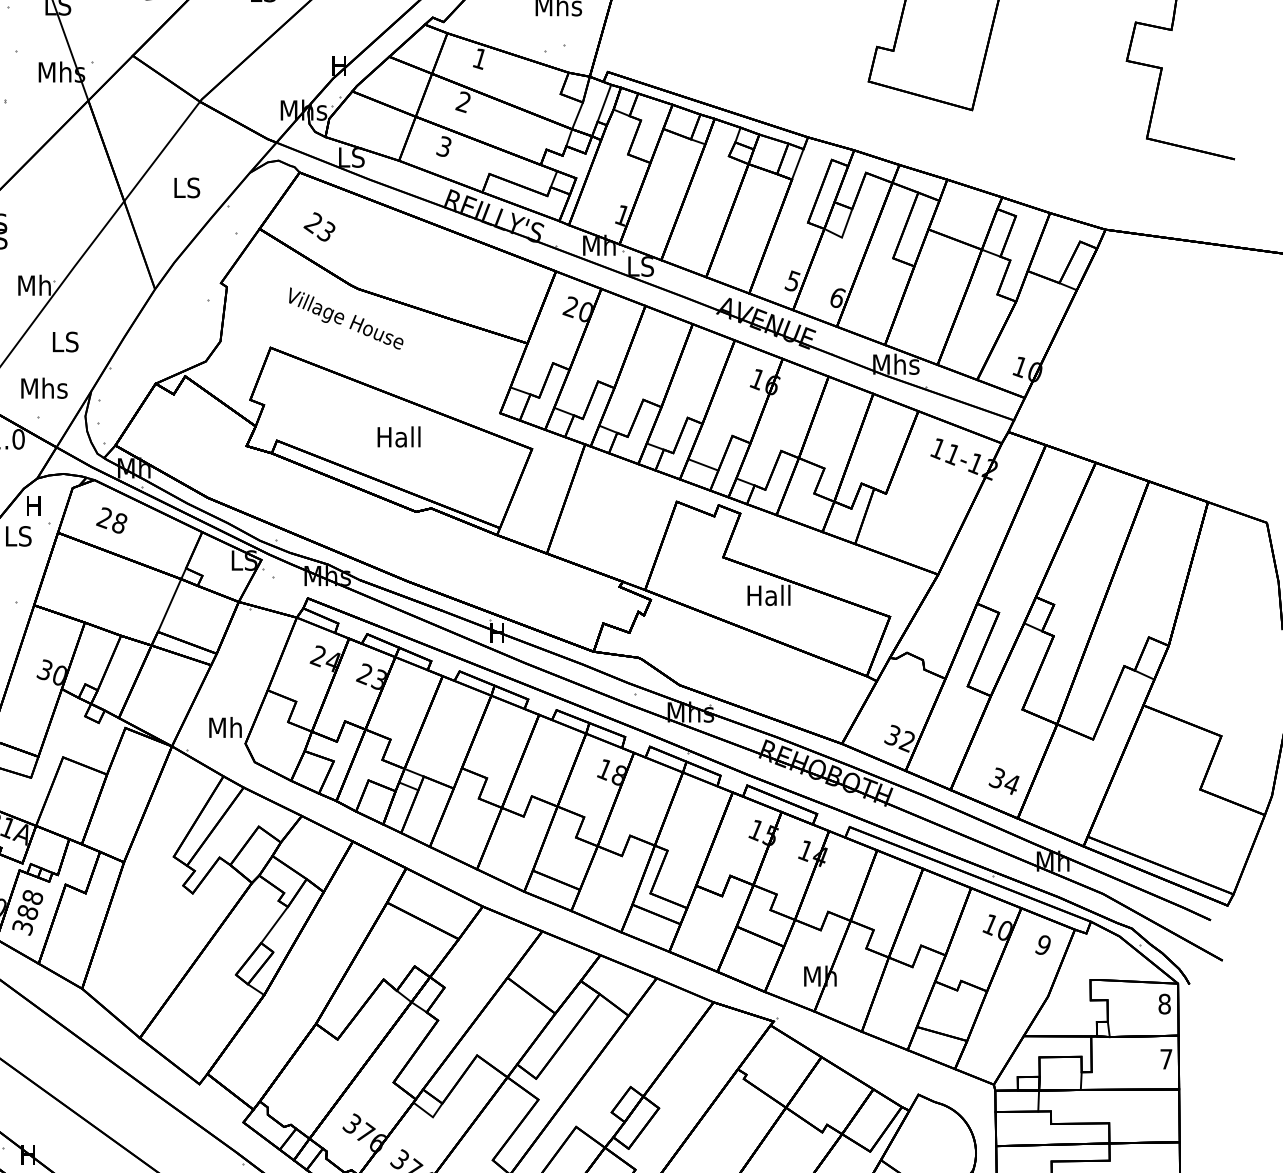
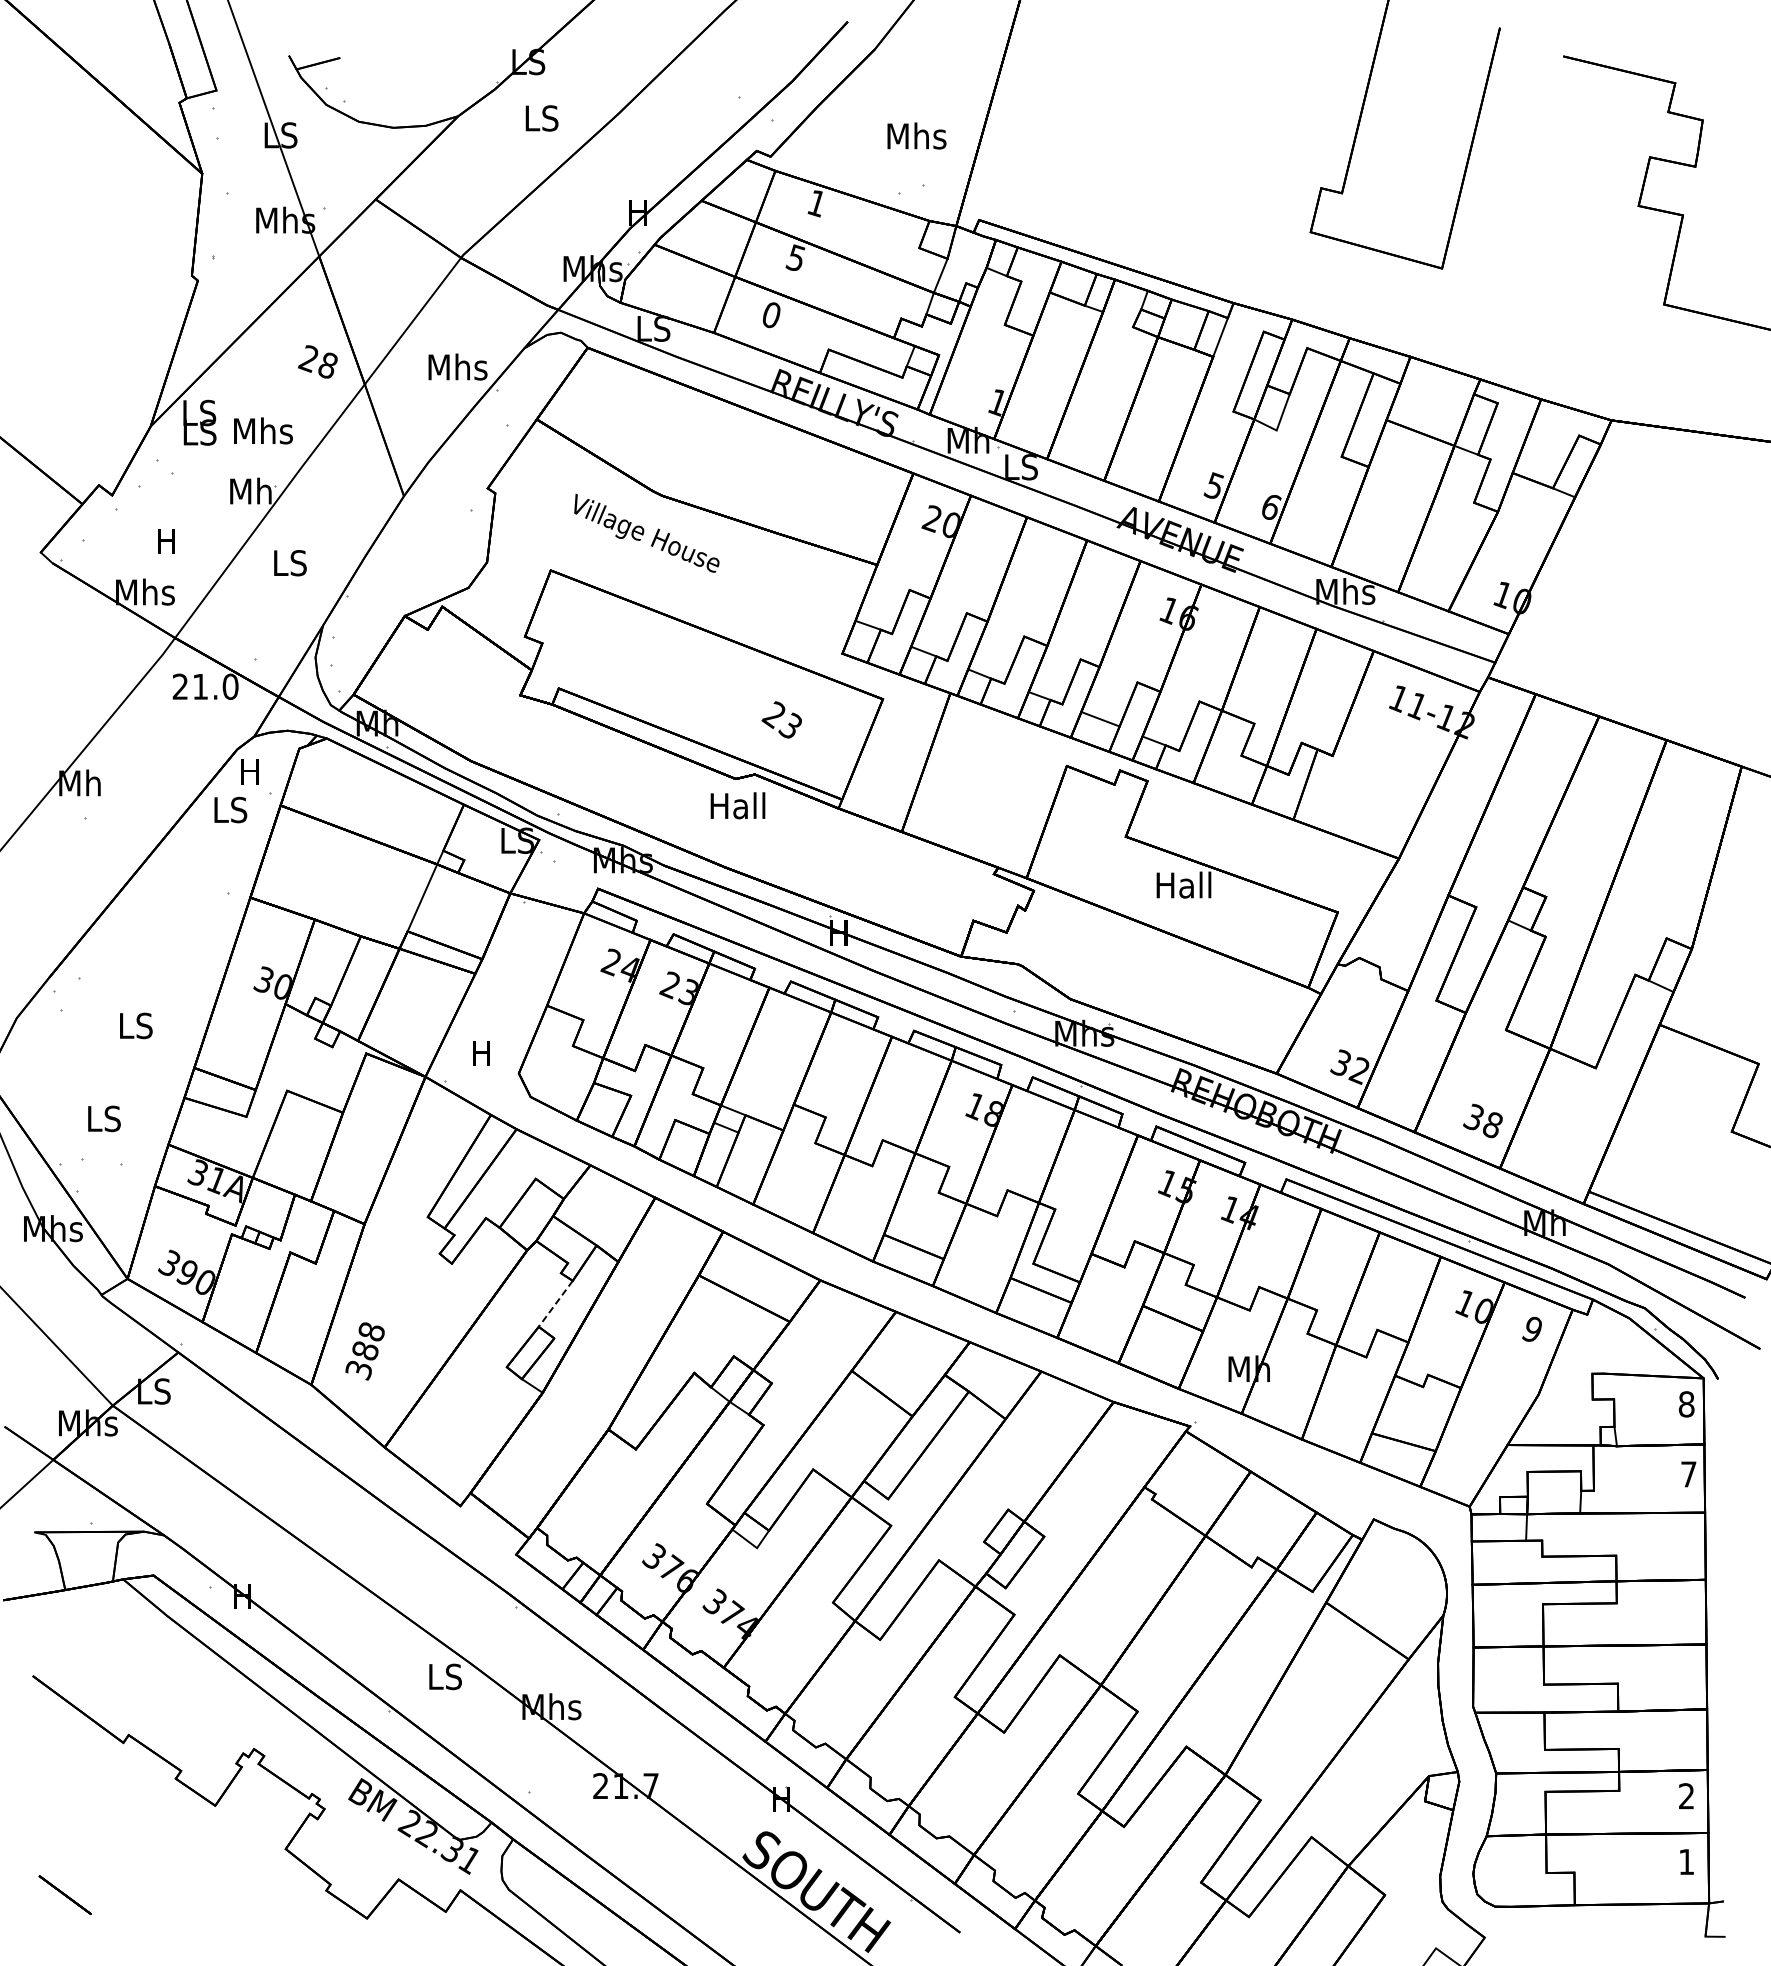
text: (463, 102) -> (795, 258), 2 -> 5
line: (604, 103) -> (974, 259), removed
text: (443, 146) -> (770, 314), 3 -> 0
text: (198, 187) -> (459, 366), LS -> Mhs
text: (319, 226) -> (781, 719), moved
text: (44, 387) -> (263, 430), moved
text: (398, 436) -> (737, 805), moved
text: (111, 520) -> (317, 361), moved
text: (225, 727) -> (493, 1052), Mh -> H
text: (1011, 784) -> (1492, 1125), 34 -> 38
text: (27, 912) -> (364, 1351), moved
line: (274, 924) -> (555, 1303), solid -> dashed

